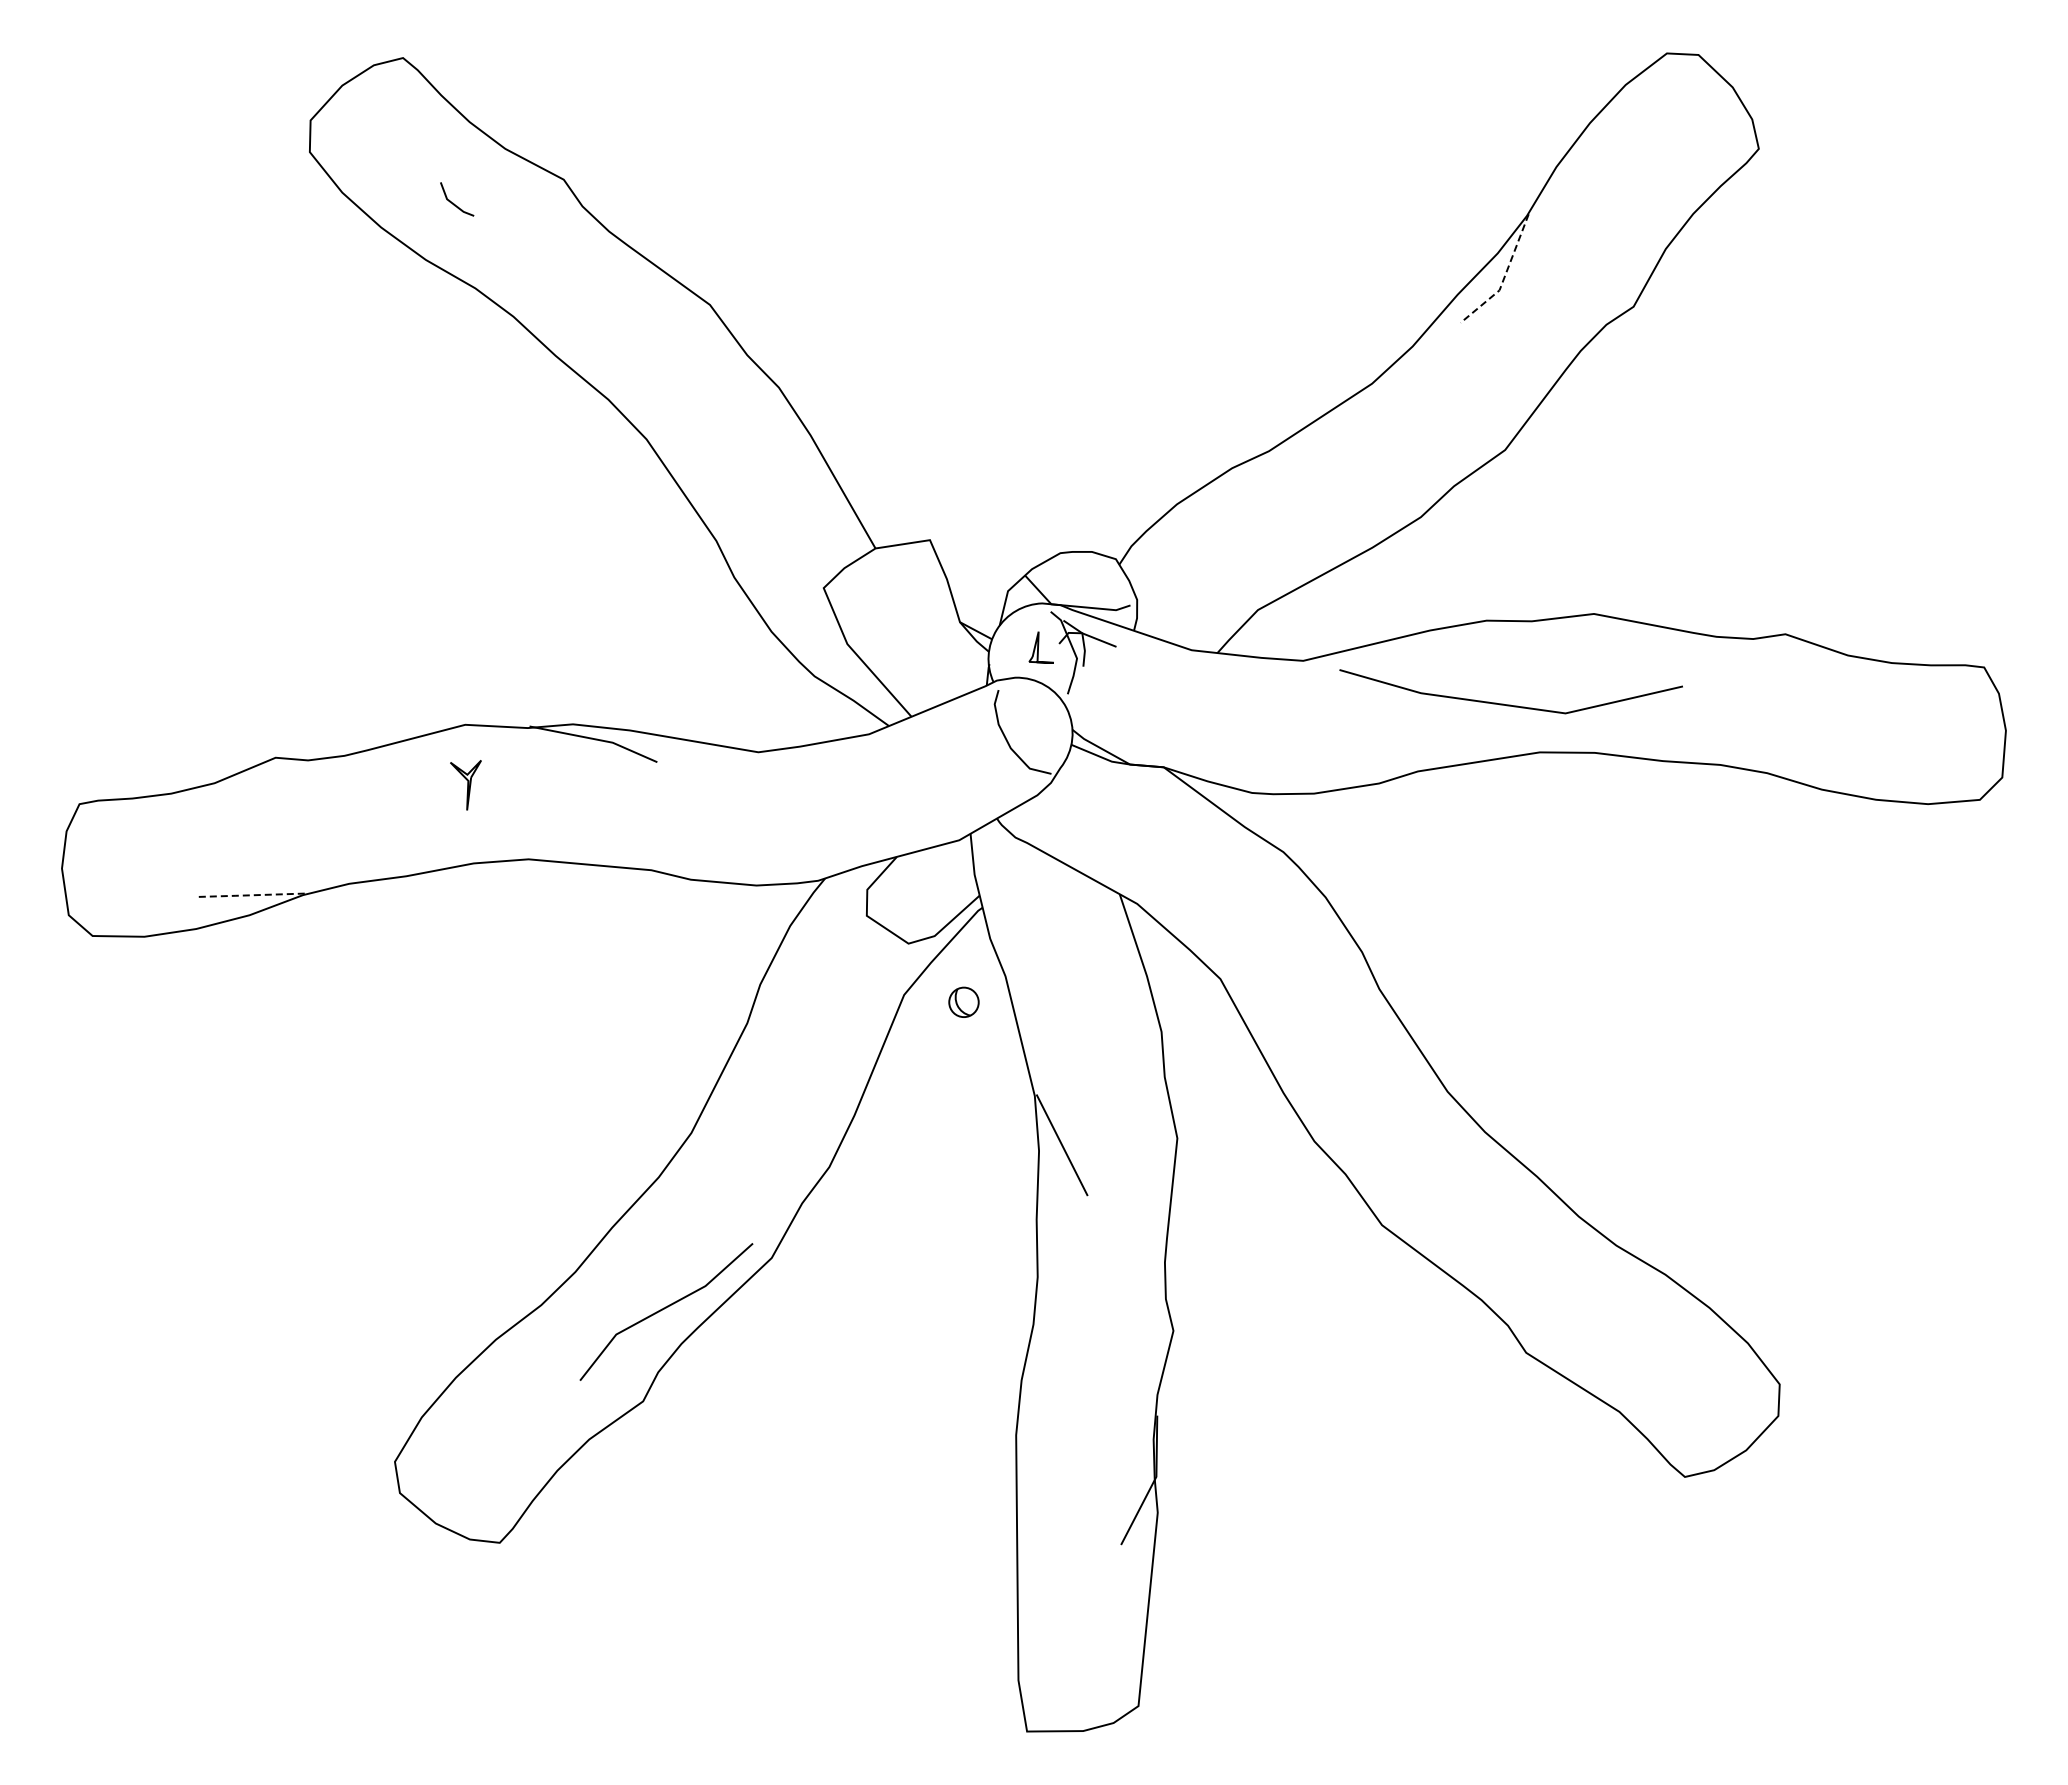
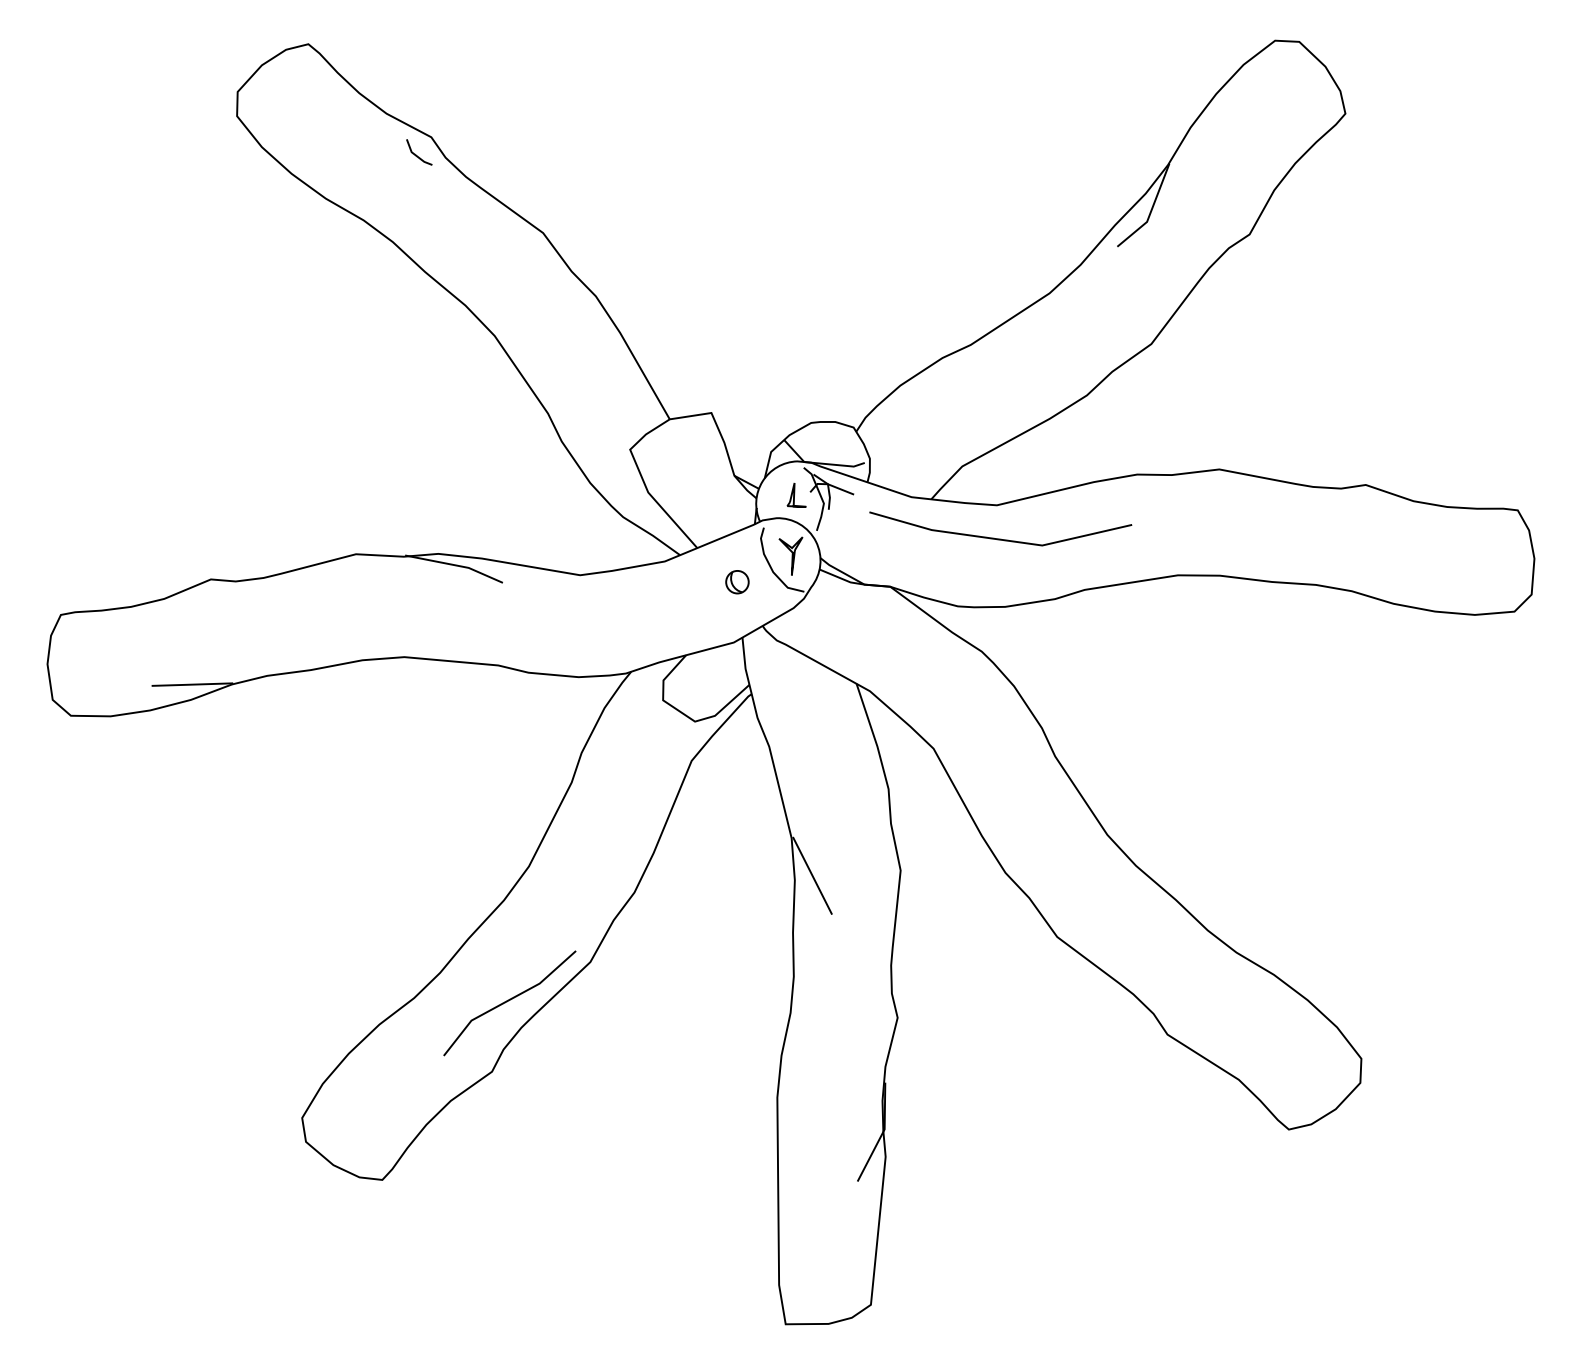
line: (453, 202) -> (416, 154), moved
line: (1505, 275) -> (1151, 210), dashed -> solid
line: (1510, 704) -> (1000, 538), moved
part: (465, 785) -> (790, 556), moved
line: (250, 895) -> (191, 684), dashed -> solid
part: (963, 1001) -> (737, 581), moved

